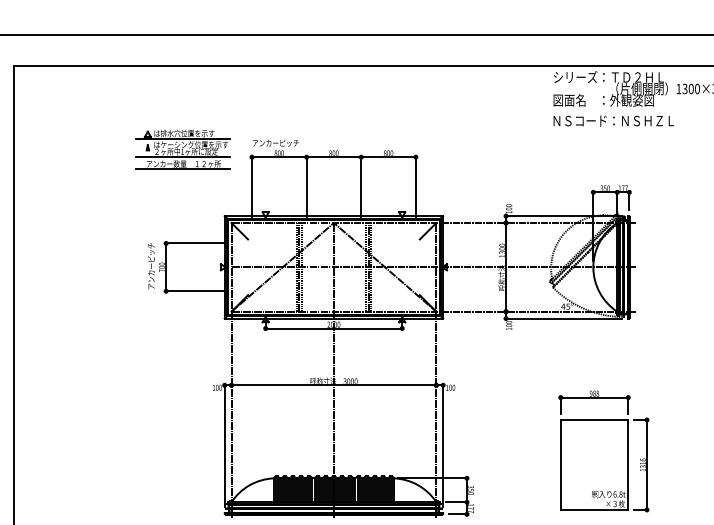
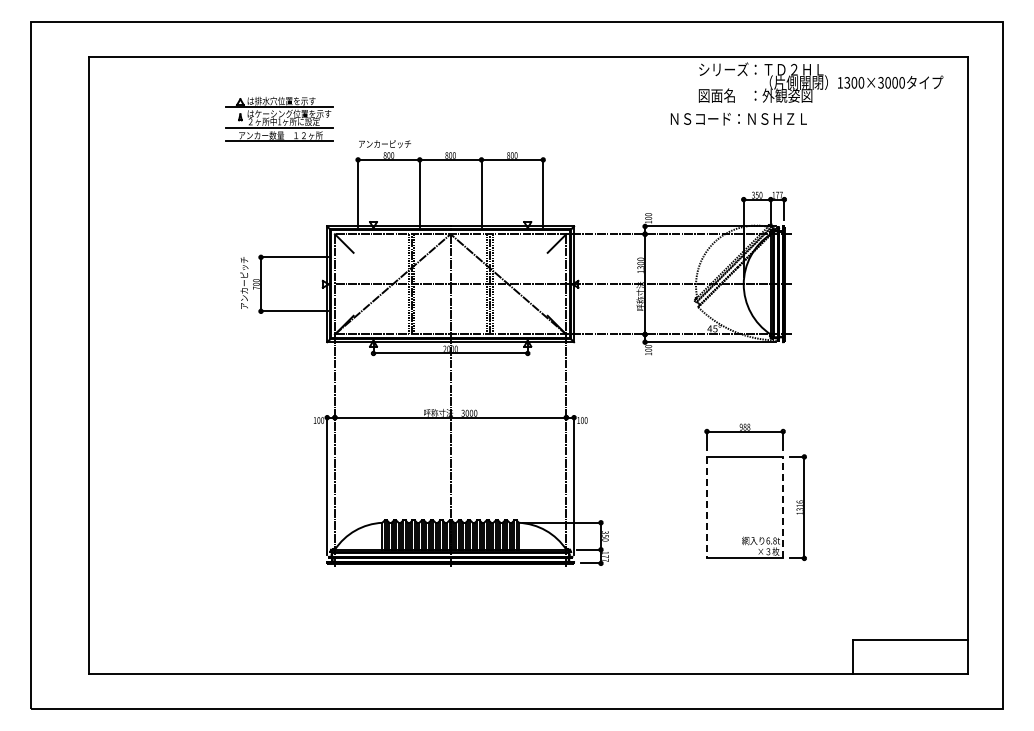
text: (613, 121) -> (738, 119), moved
part: (182, 149) -> (279, 119), moved
line: (560, 464) -> (706, 507), solid -> dashed
line: (628, 464) -> (783, 507), solid -> dashed

